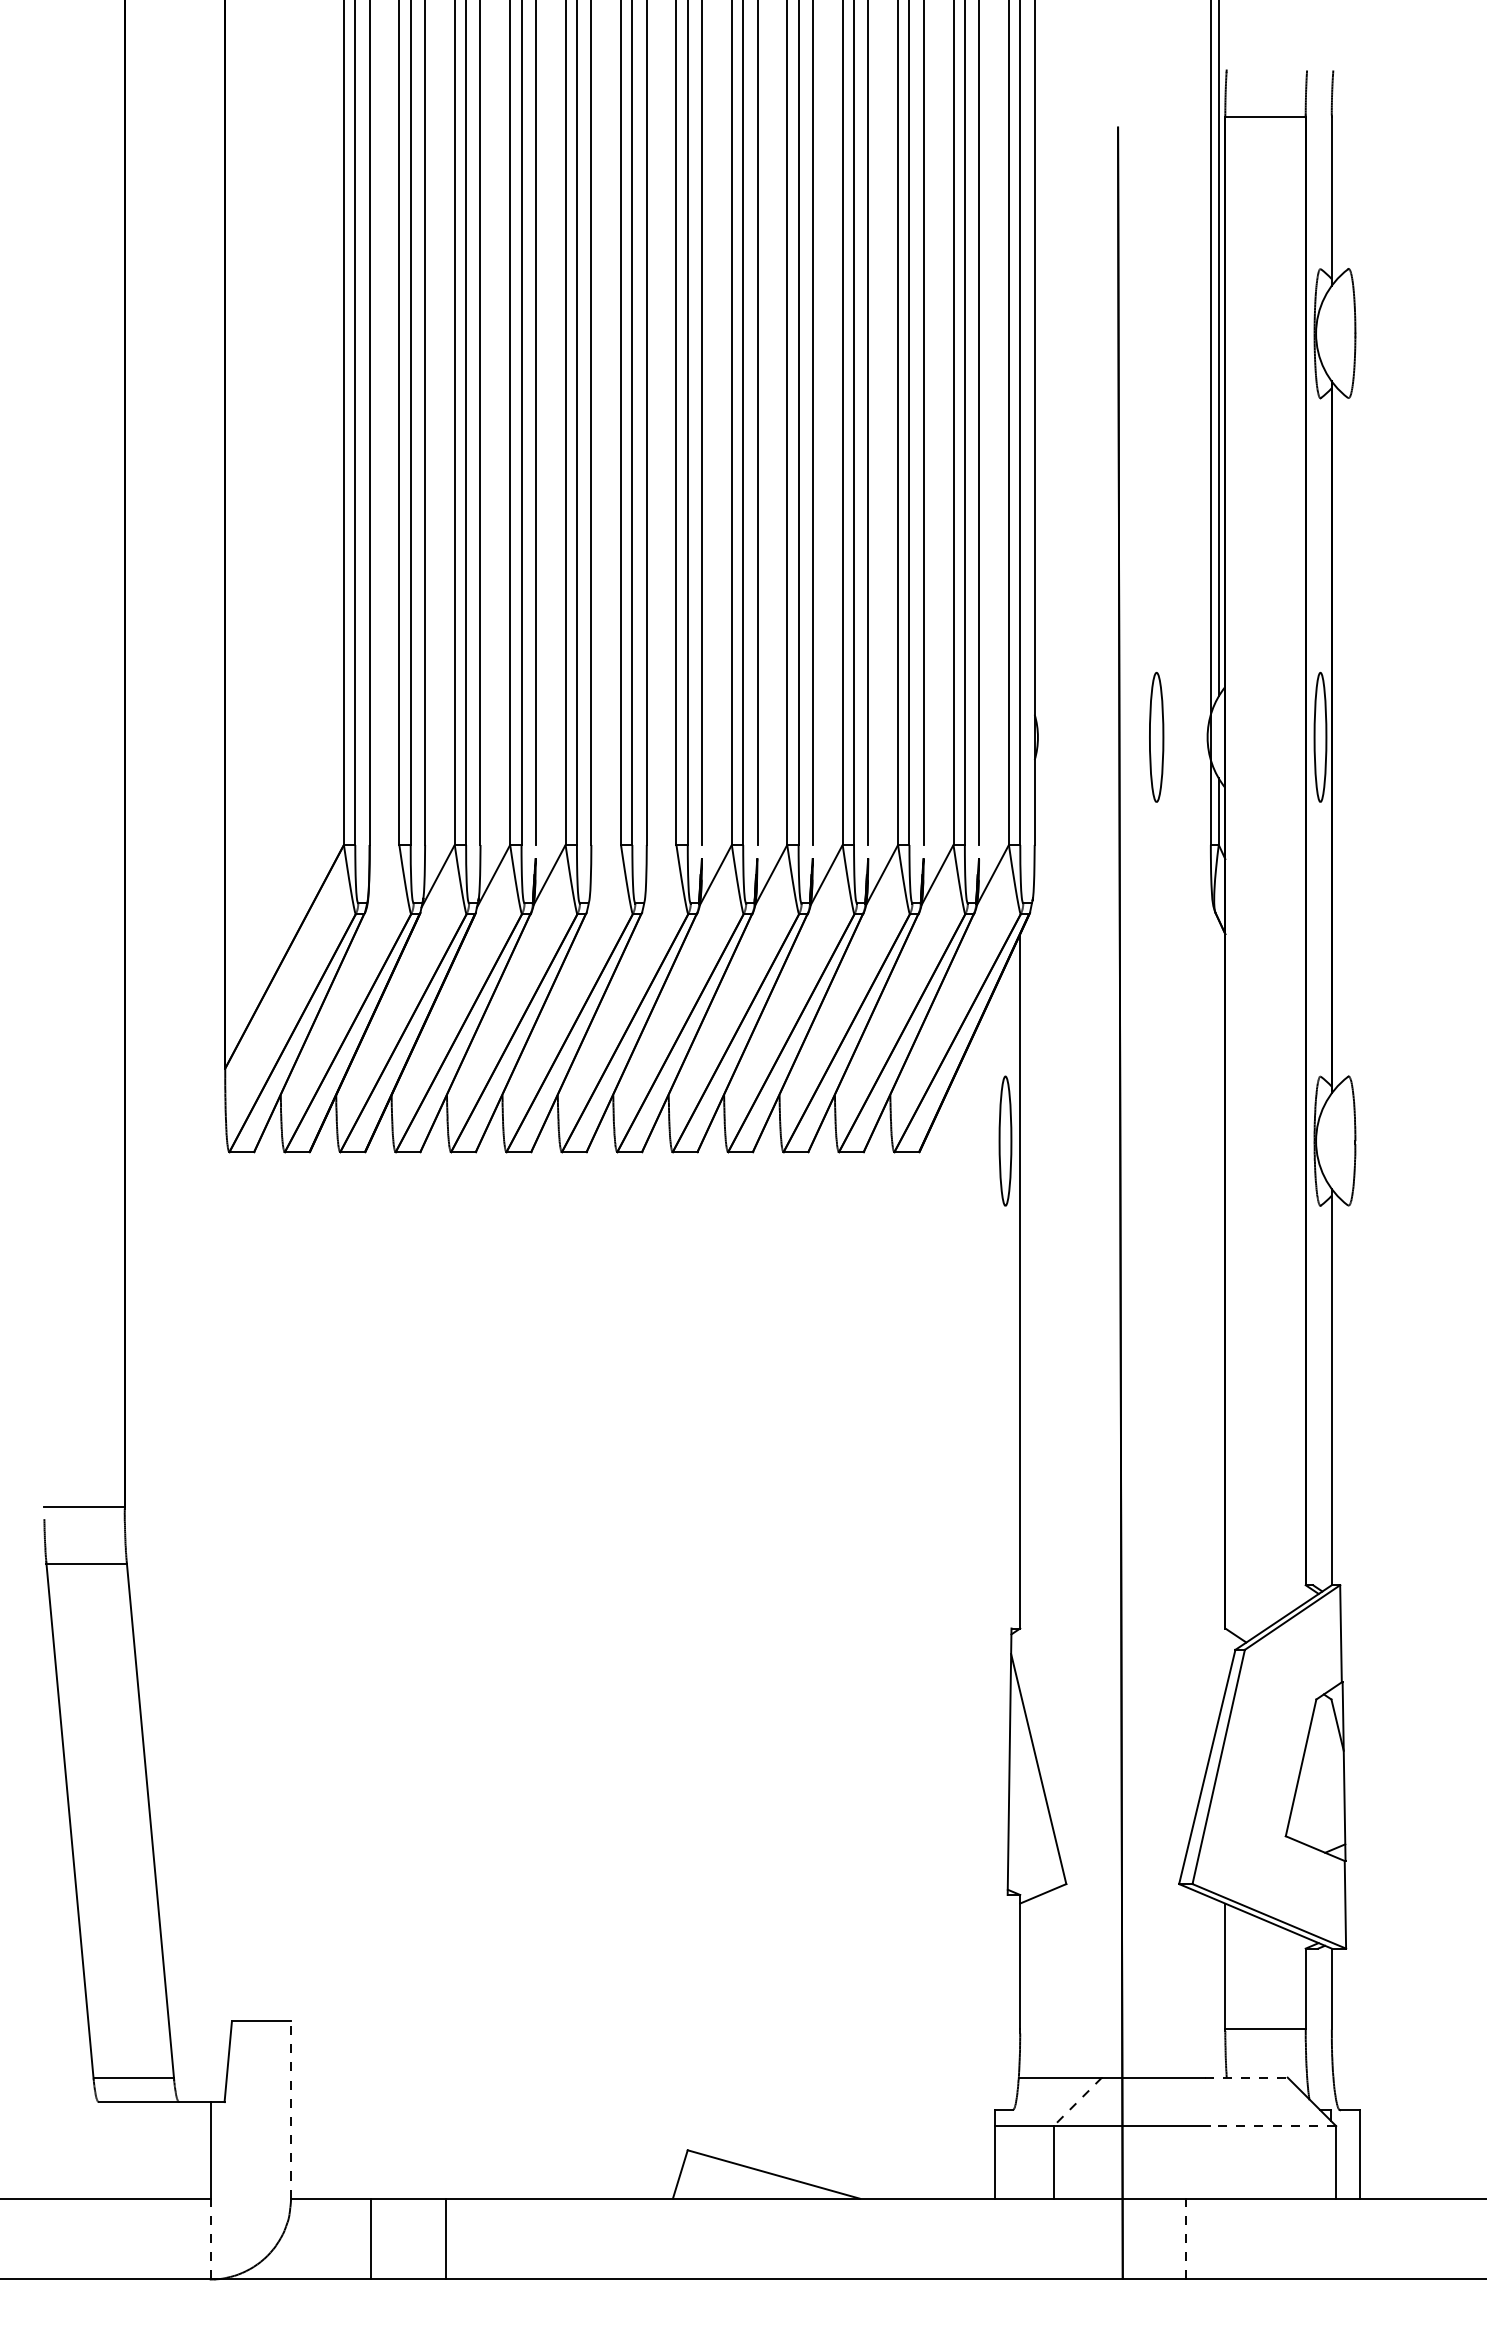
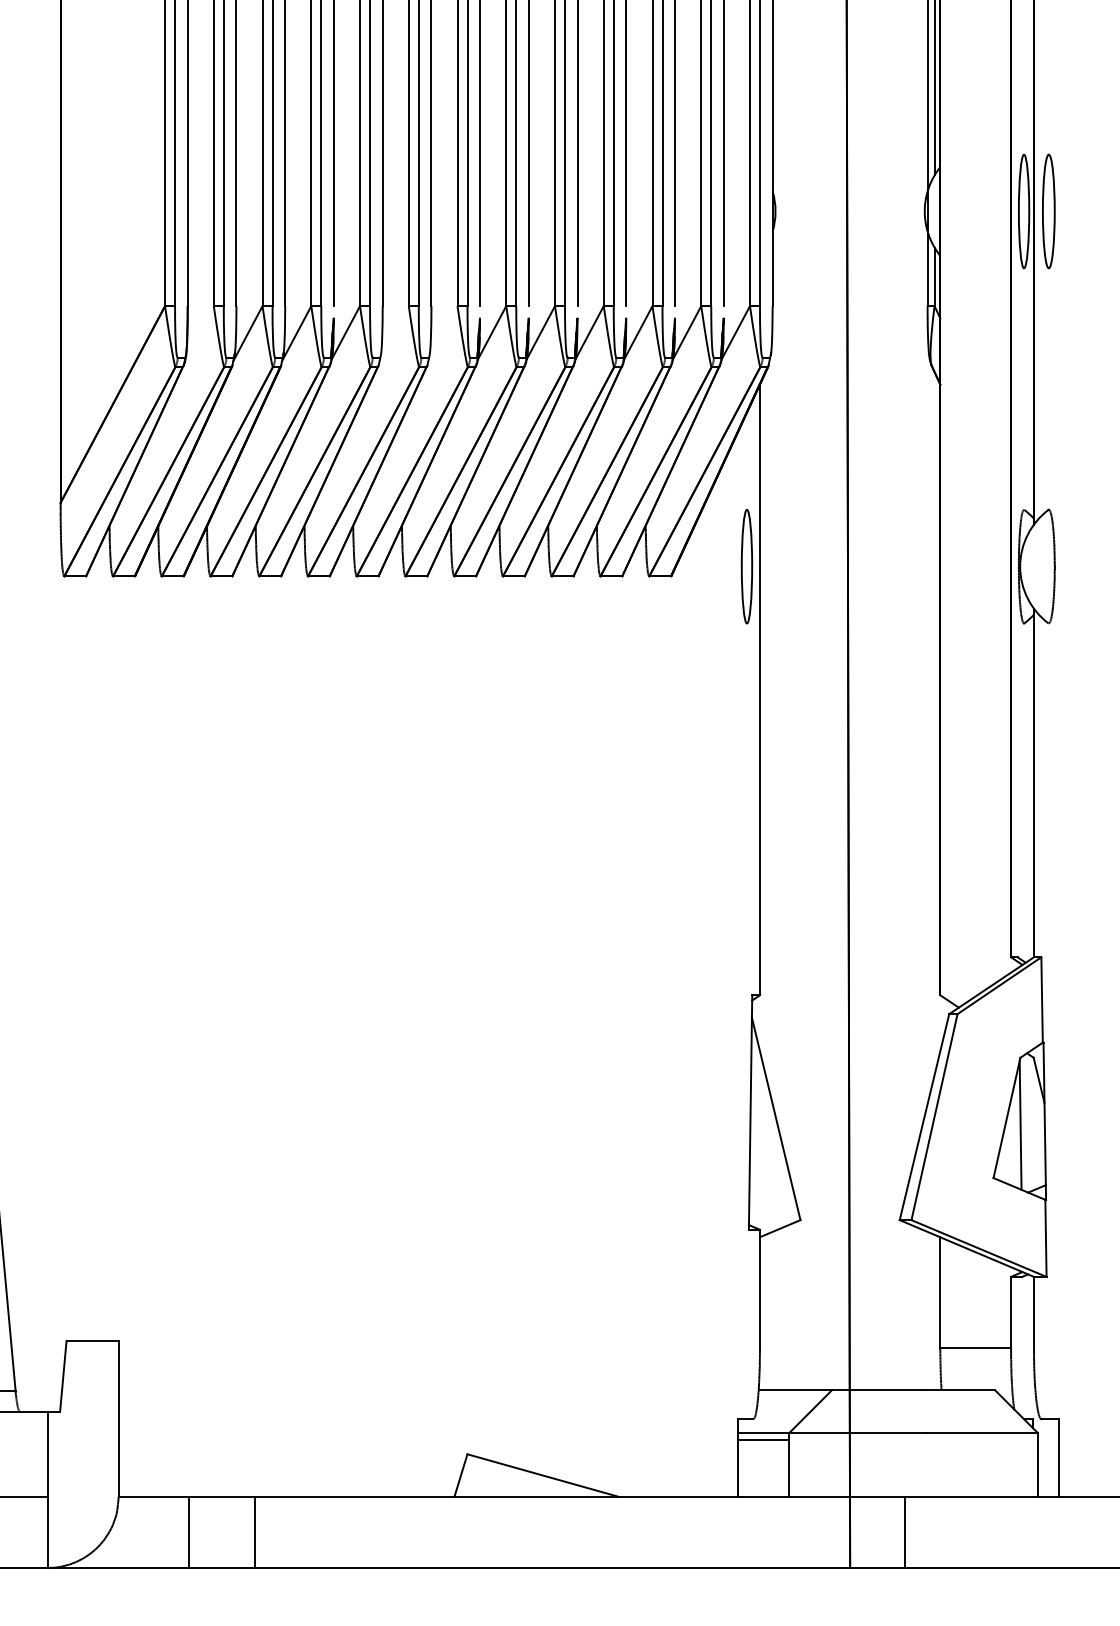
part: (1156, 736) -> (1048, 210), moved
line: (1316, 1776) -> (1020, 1125), added
line: (1246, 2077) -> (958, 1390), dashed -> solid
line: (1077, 2102) -> (810, 1412), dashed -> solid
line: (291, 2110) -> (118, 1419), dashed -> solid
line: (1272, 2126) -> (981, 1433), dashed -> solid
line: (1024, 2134) -> (763, 1440), added
line: (210, 2238) -> (47, 1531), dashed -> solid
line: (1185, 2238) -> (905, 1531), dashed -> solid

